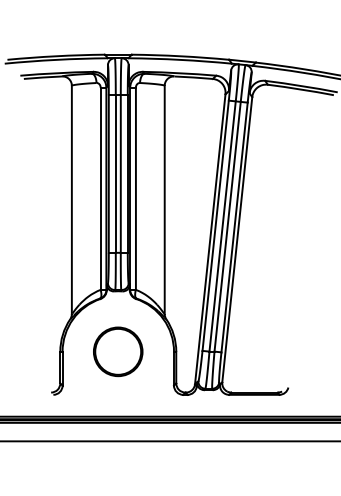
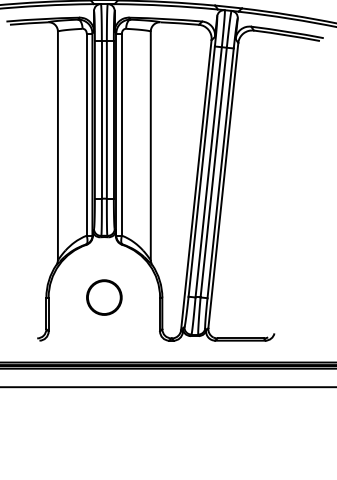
circle: (118, 351) -> (104, 297), size x0.71

